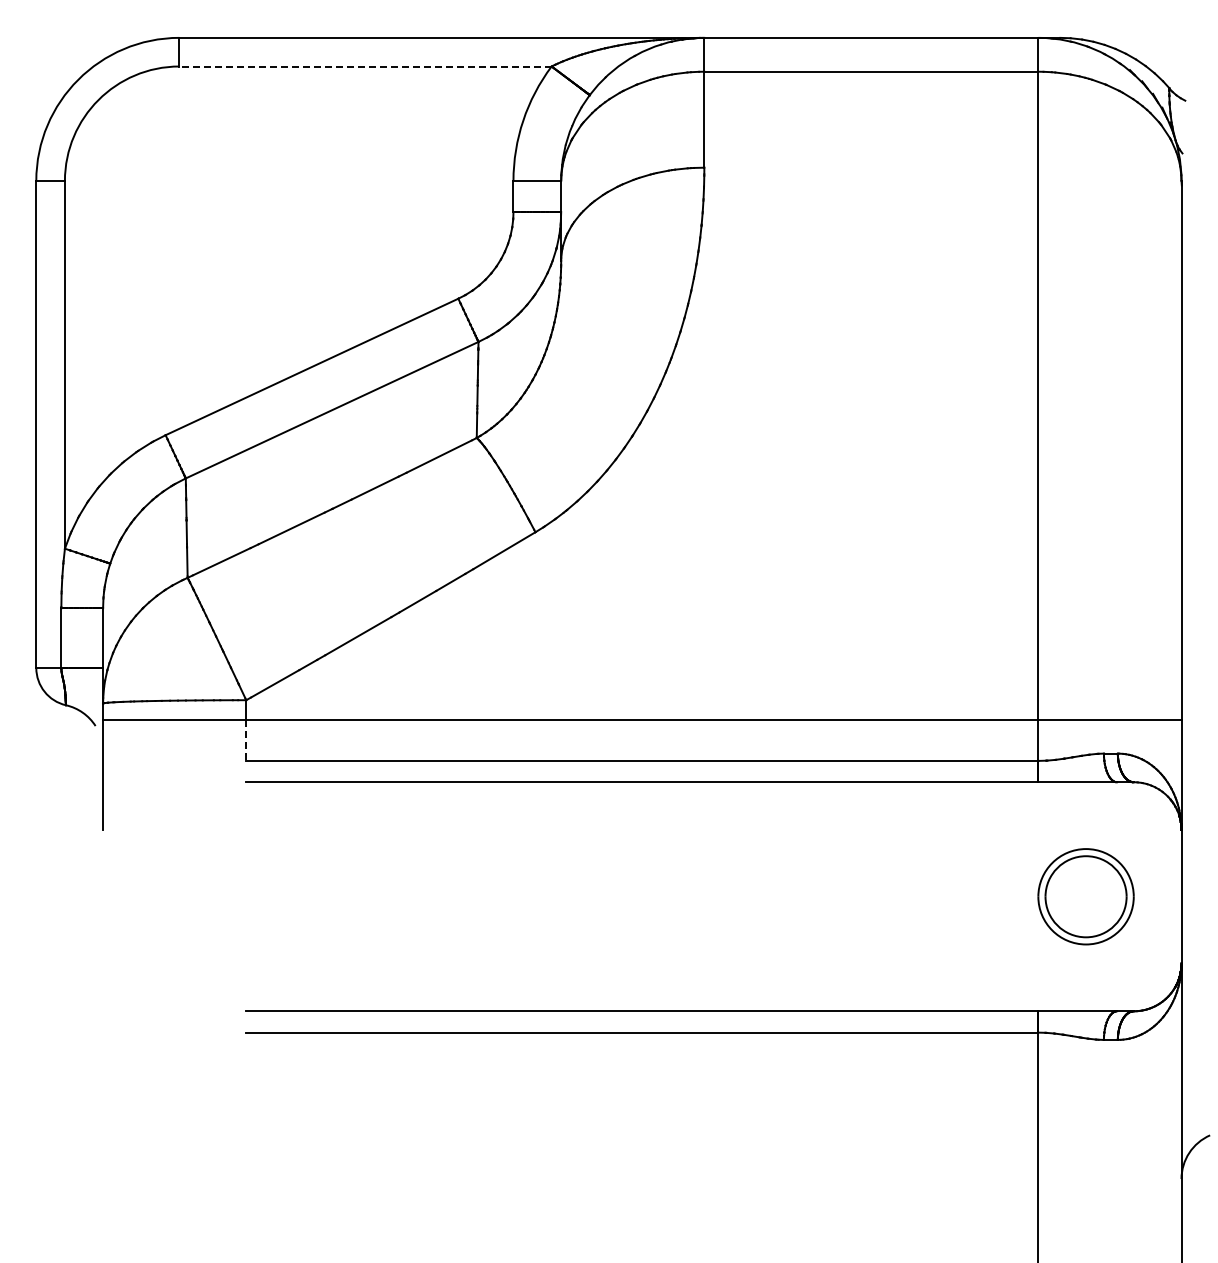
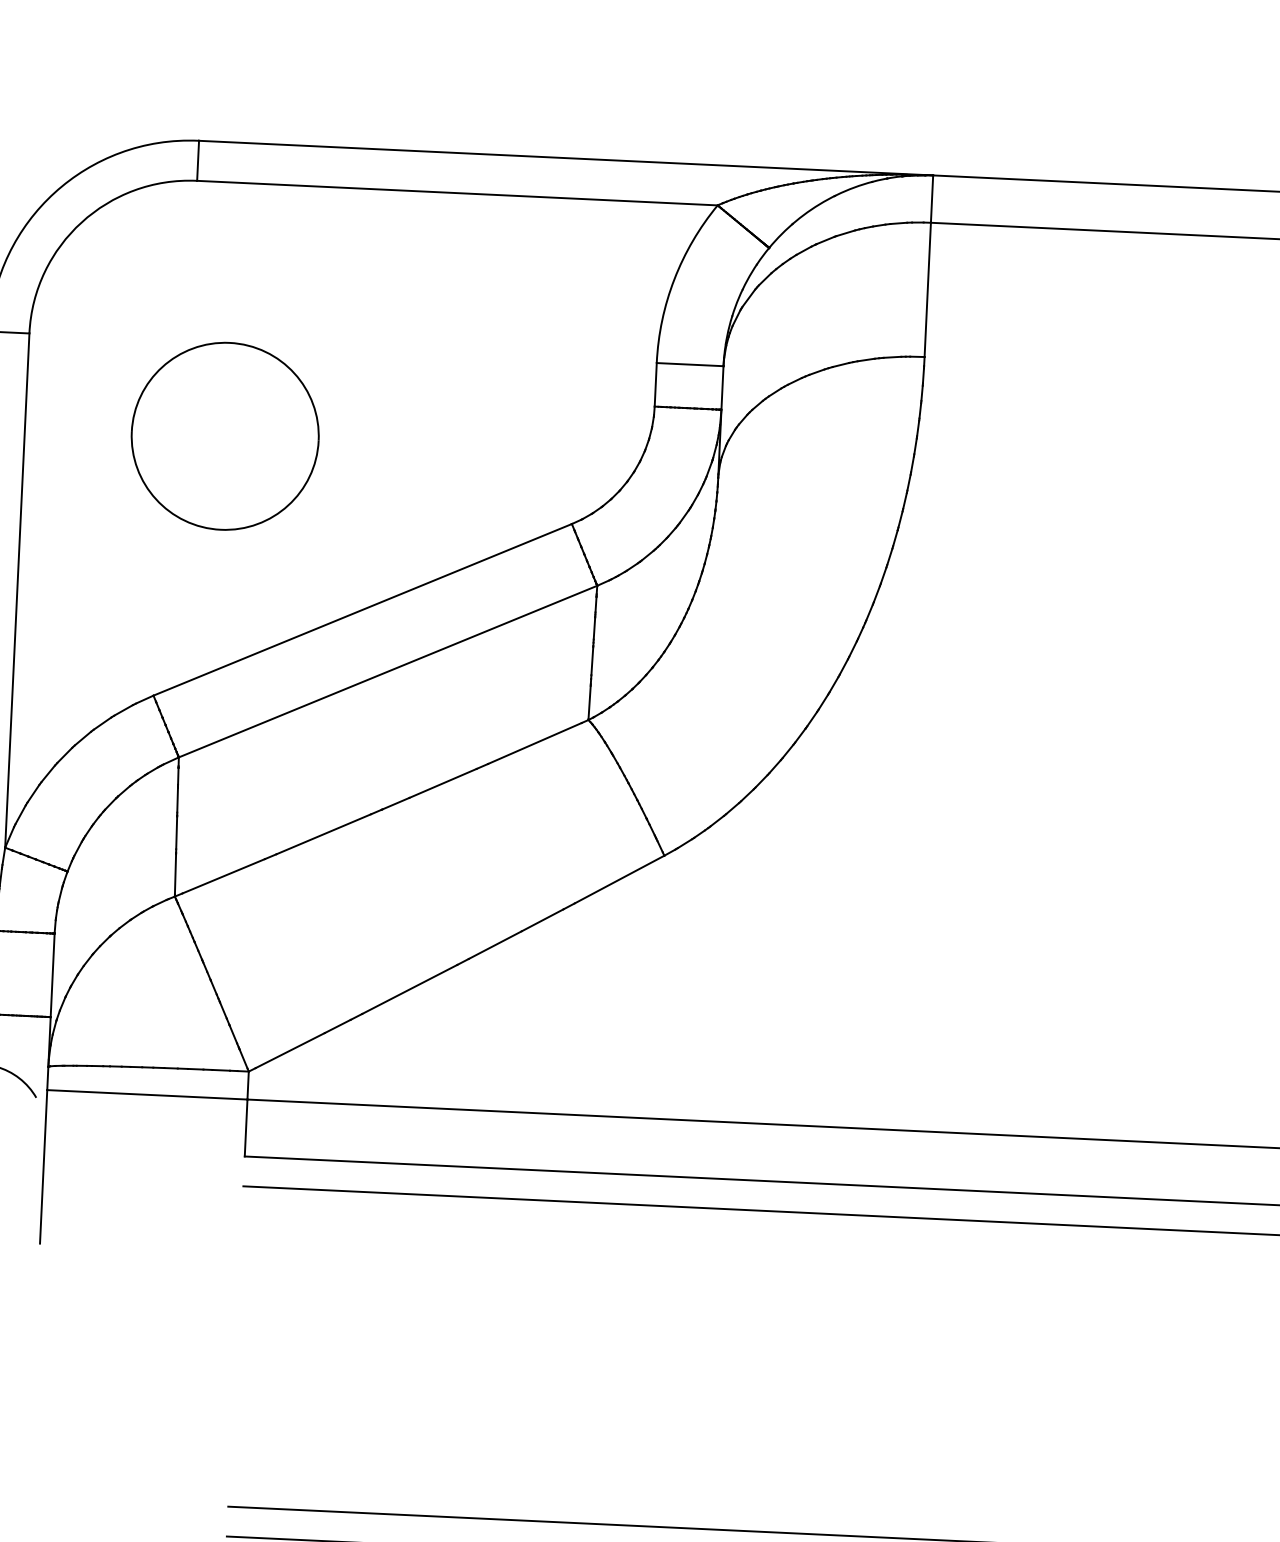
line: (365, 66) -> (457, 193), dashed -> solid
part: (207, 247) -> (224, 435), added
line: (246, 741) -> (246, 1129), dashed -> solid

